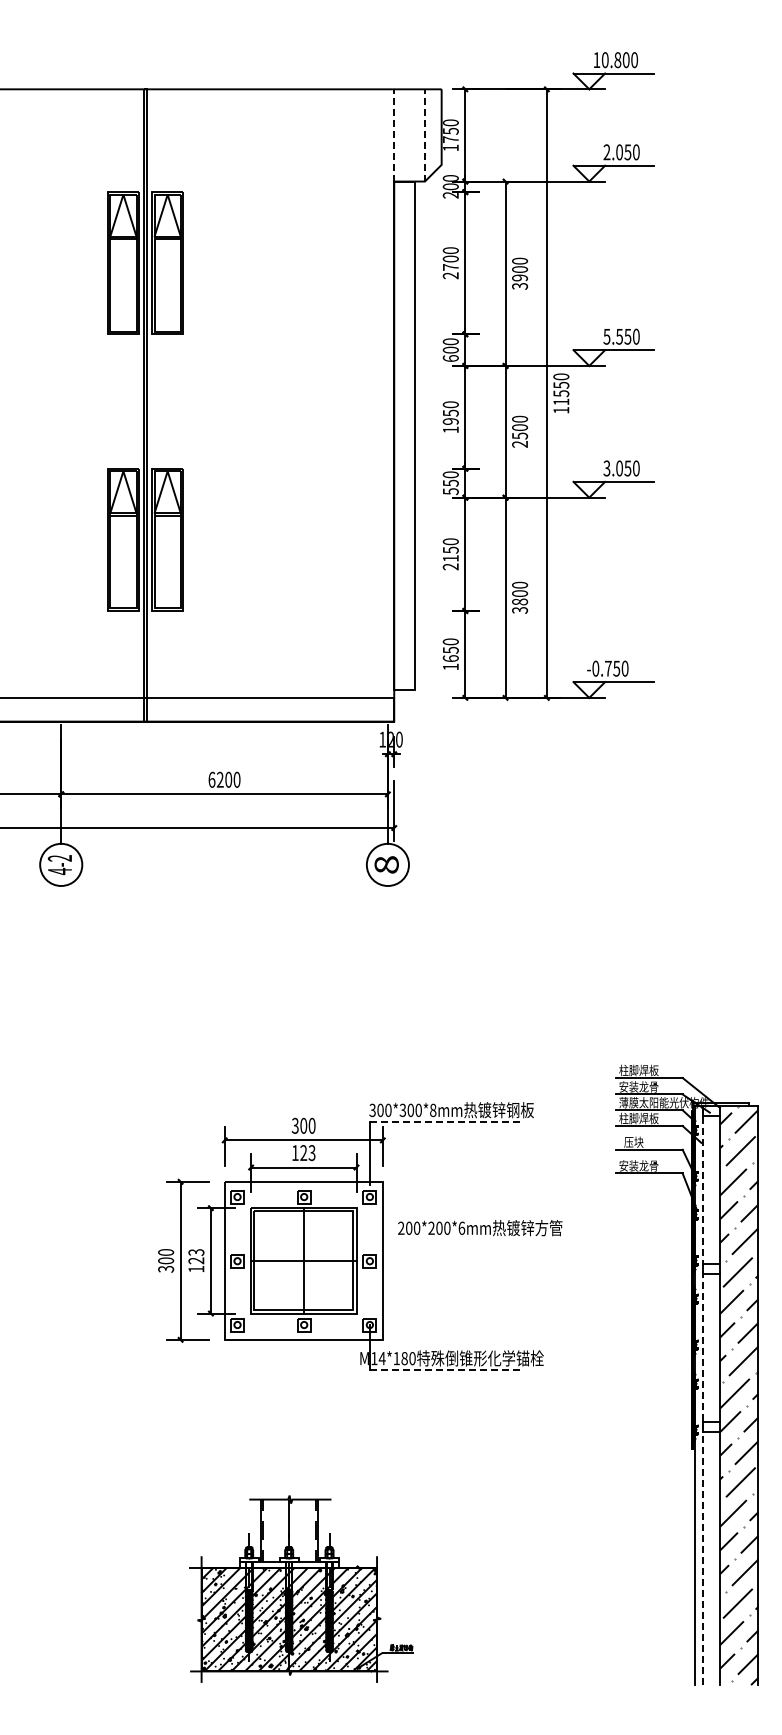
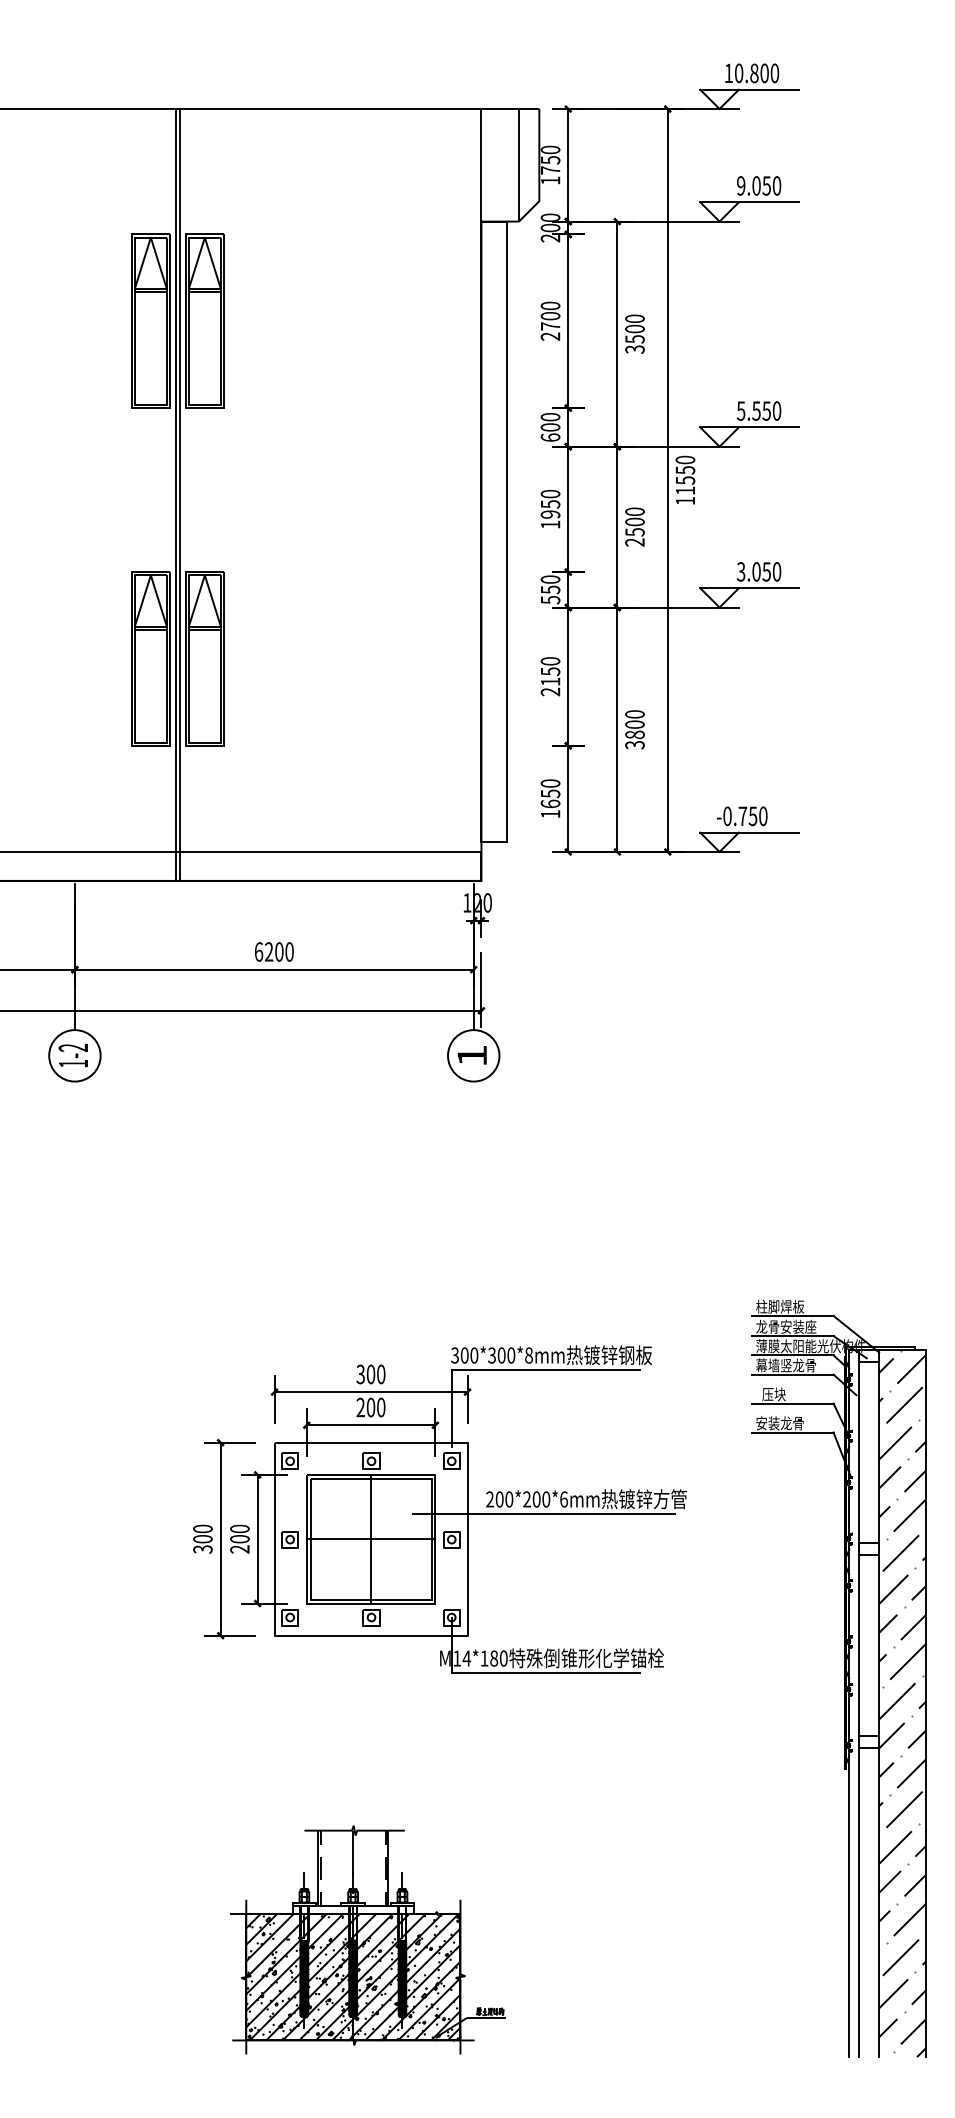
line: (394, 134) -> (481, 164), dashed -> solid
line: (424, 134) -> (518, 164), dashed -> solid
text: (606, 152) -> (740, 186), 2.050 -> 9.050
text: (519, 277) -> (634, 338), 3900 -> 3500
text: (386, 864) -> (472, 1055), 8 -> 1
text: (59, 871) -> (72, 1063), 4-2 -> 1-2
text: (643, 1086) -> (785, 1326), 安装龙骨 -> 龙骨安装座
text: (643, 1118) -> (785, 1365), 柱脚焊板 -> 幕墙竖龙骨
line: (446, 1122) -> (545, 1370), dashed -> solid
text: (303, 1153) -> (370, 1408), 123 -> 200
line: (444, 1240) -> (542, 1514), added
text: (196, 1260) -> (240, 1538), 123 -> 200
line: (446, 1370) -> (545, 1673), dashed -> solid
line: (703, 1395) -> (859, 1703), dashed -> solid

